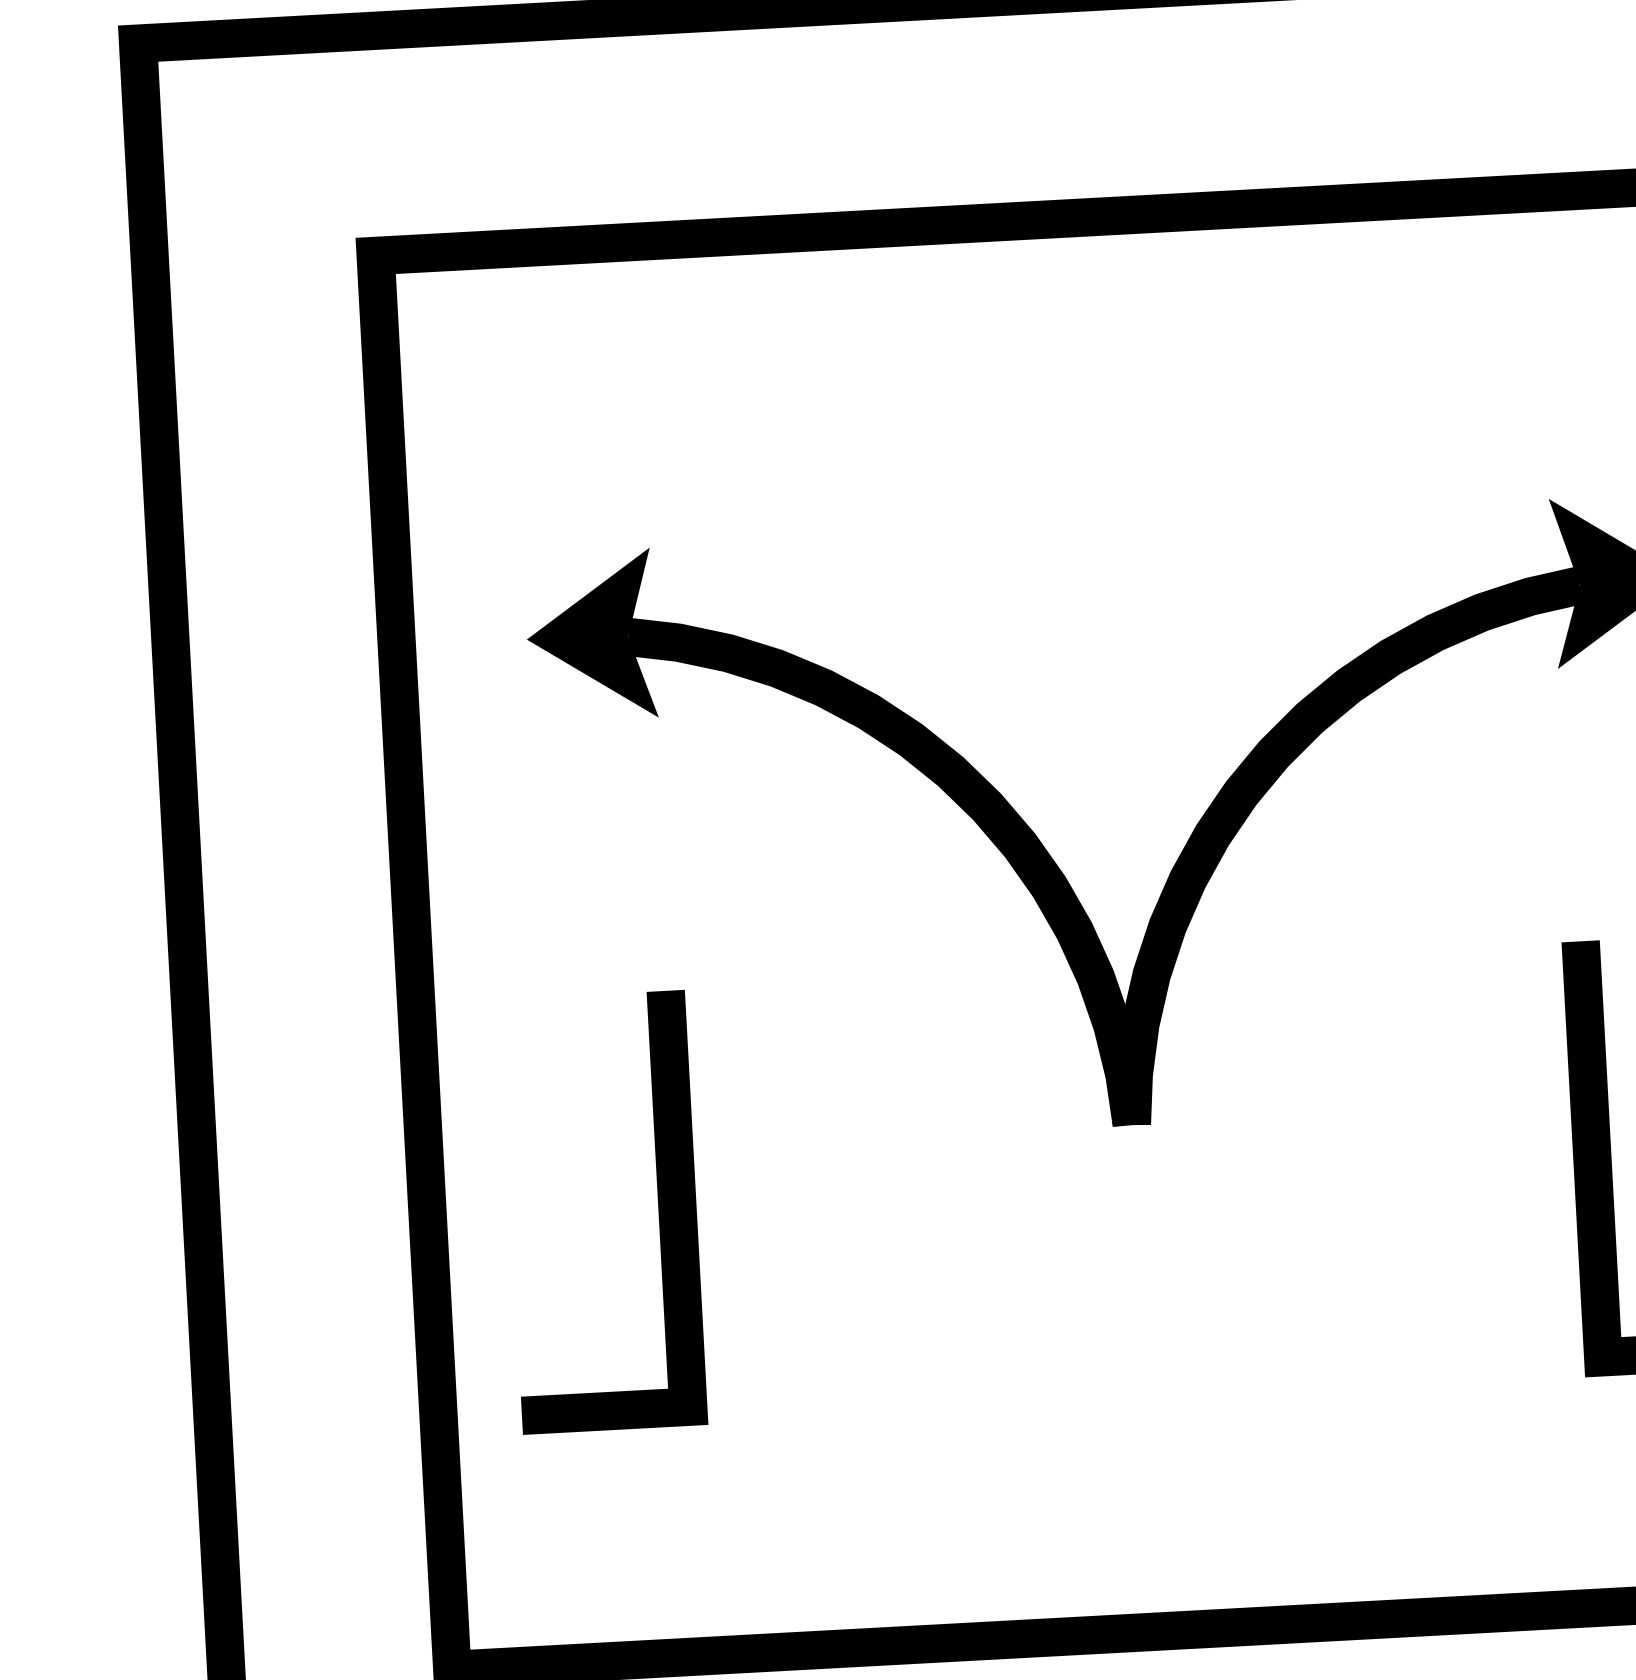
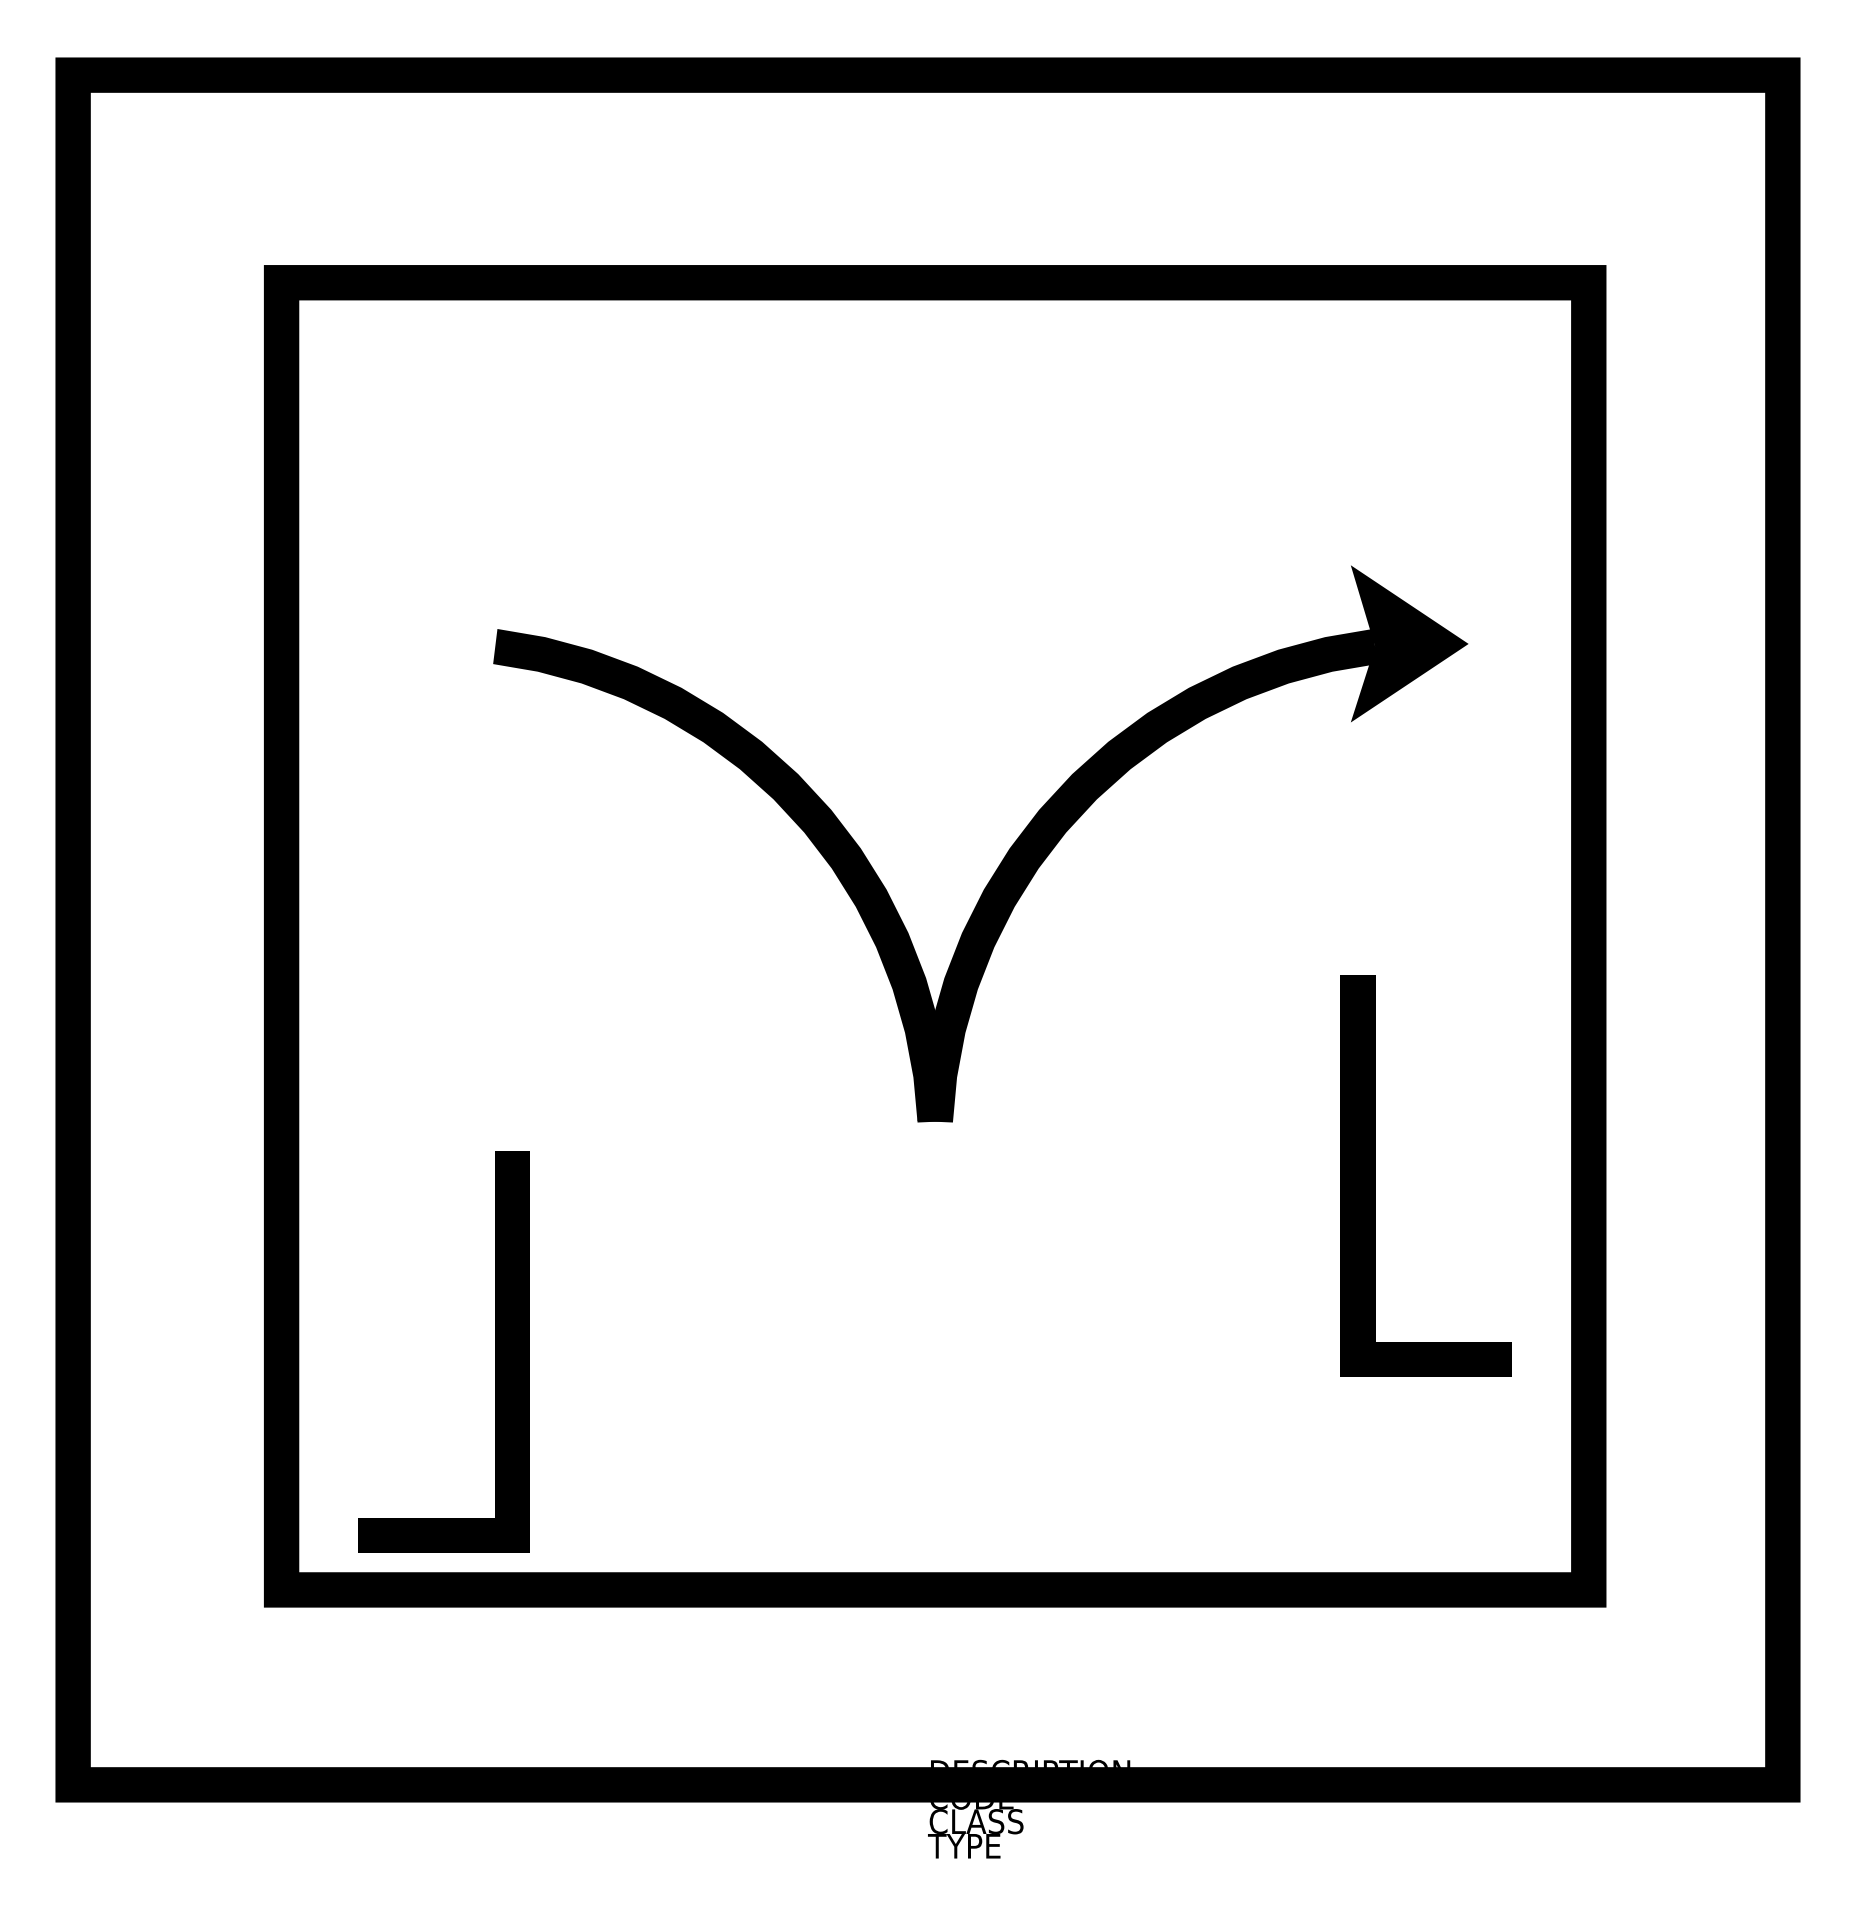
fill: (590, 635) -> (460, 643), removed
line: (659, 1209) -> (495, 1351), moved

